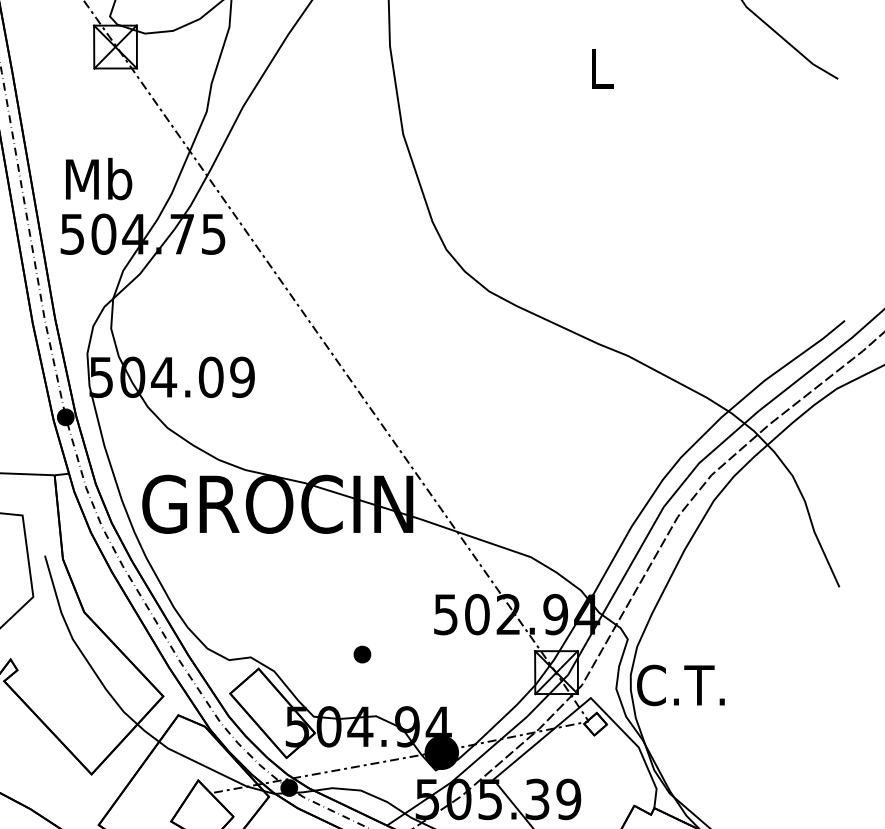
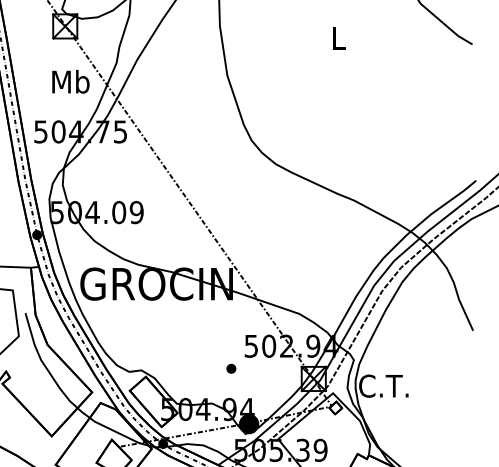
text: (98, 178) -> (70, 81), moved
part: (362, 654) -> (231, 368), moved

